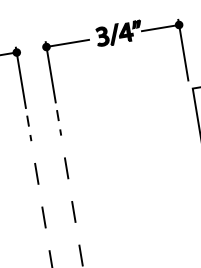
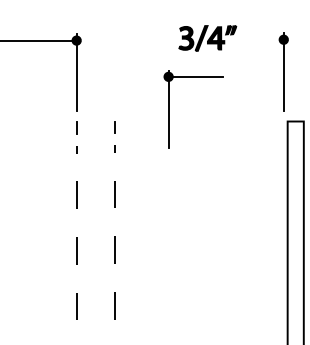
line: (160, 27) -> (259, 39), removed
part: (51, 72) -> (169, 109), moved

